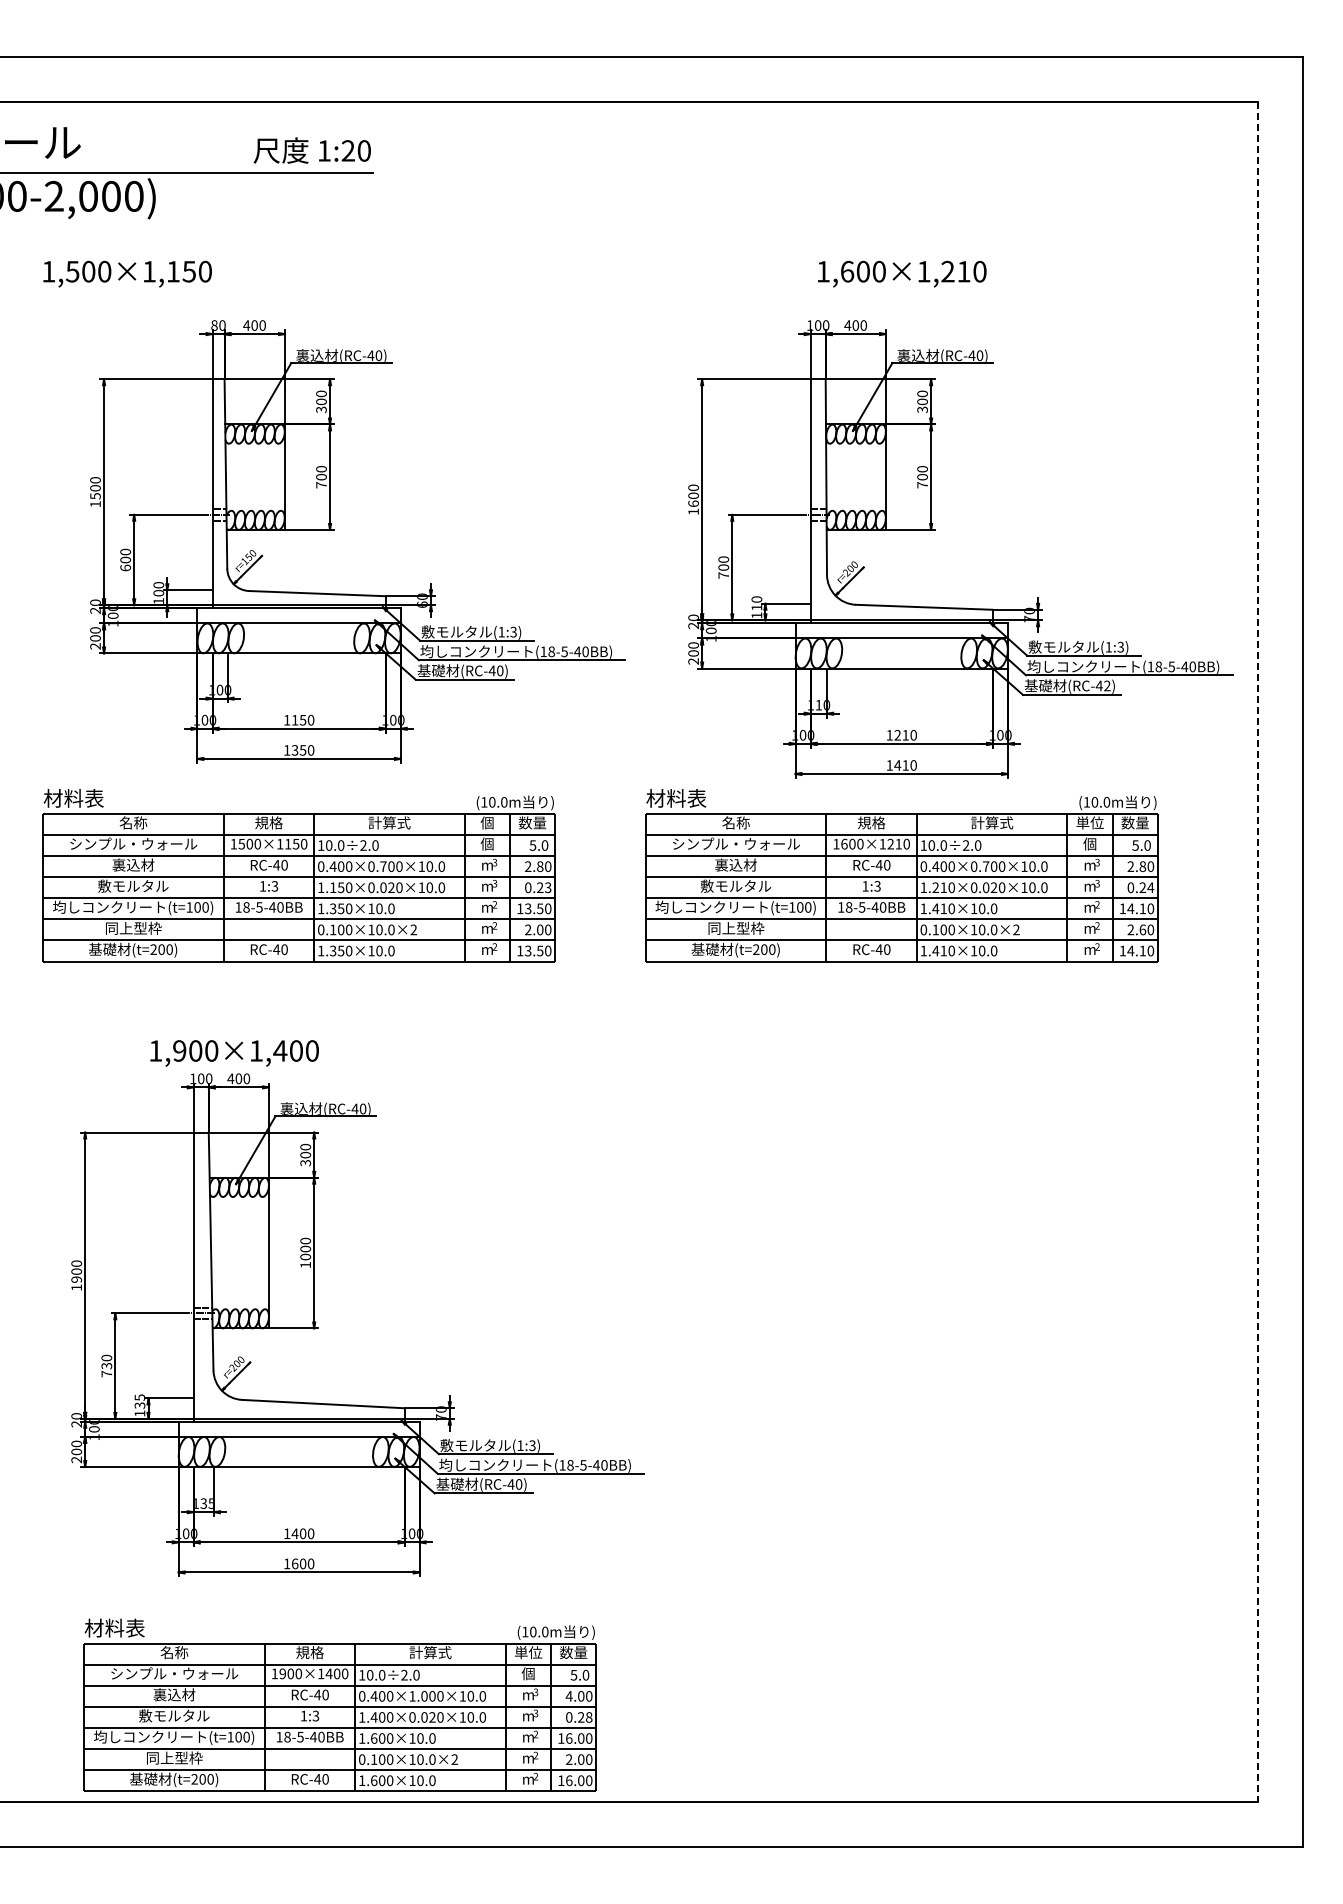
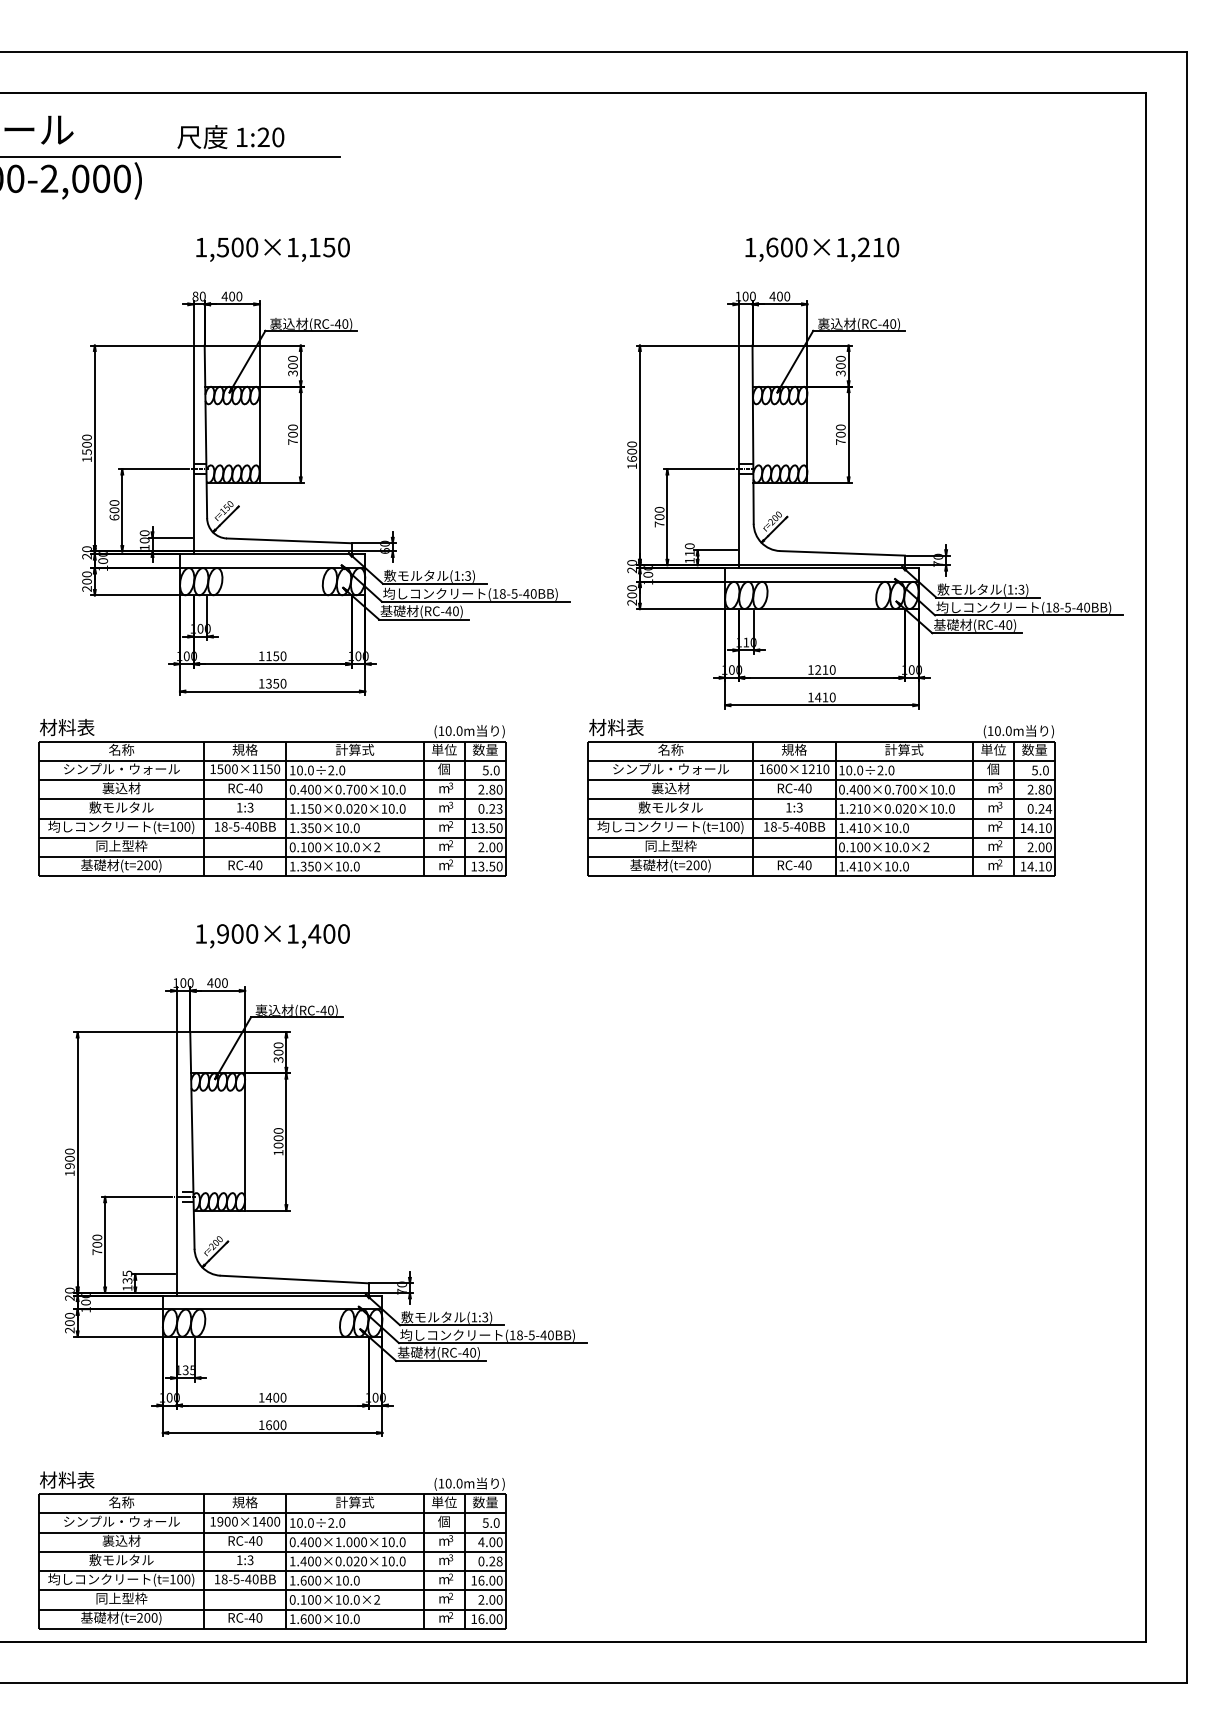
text: (311, 150) -> (230, 137), moved
text: (127, 273) -> (272, 249), moved
text: (1107, 685) -> (1009, 624), (RC-42) -> (RC-40)
text: (487, 822) -> (444, 749), 個 -> 単位
text: (1142, 929) -> (1041, 846), 2.60 -> 2.00
line: (1257, 952) -> (1146, 867), dashed -> solid
text: (234, 1053) -> (272, 936), moved
text: (106, 1365) -> (97, 1244), 730 -> 700
part: (339, 1704) -> (272, 1549), moved

